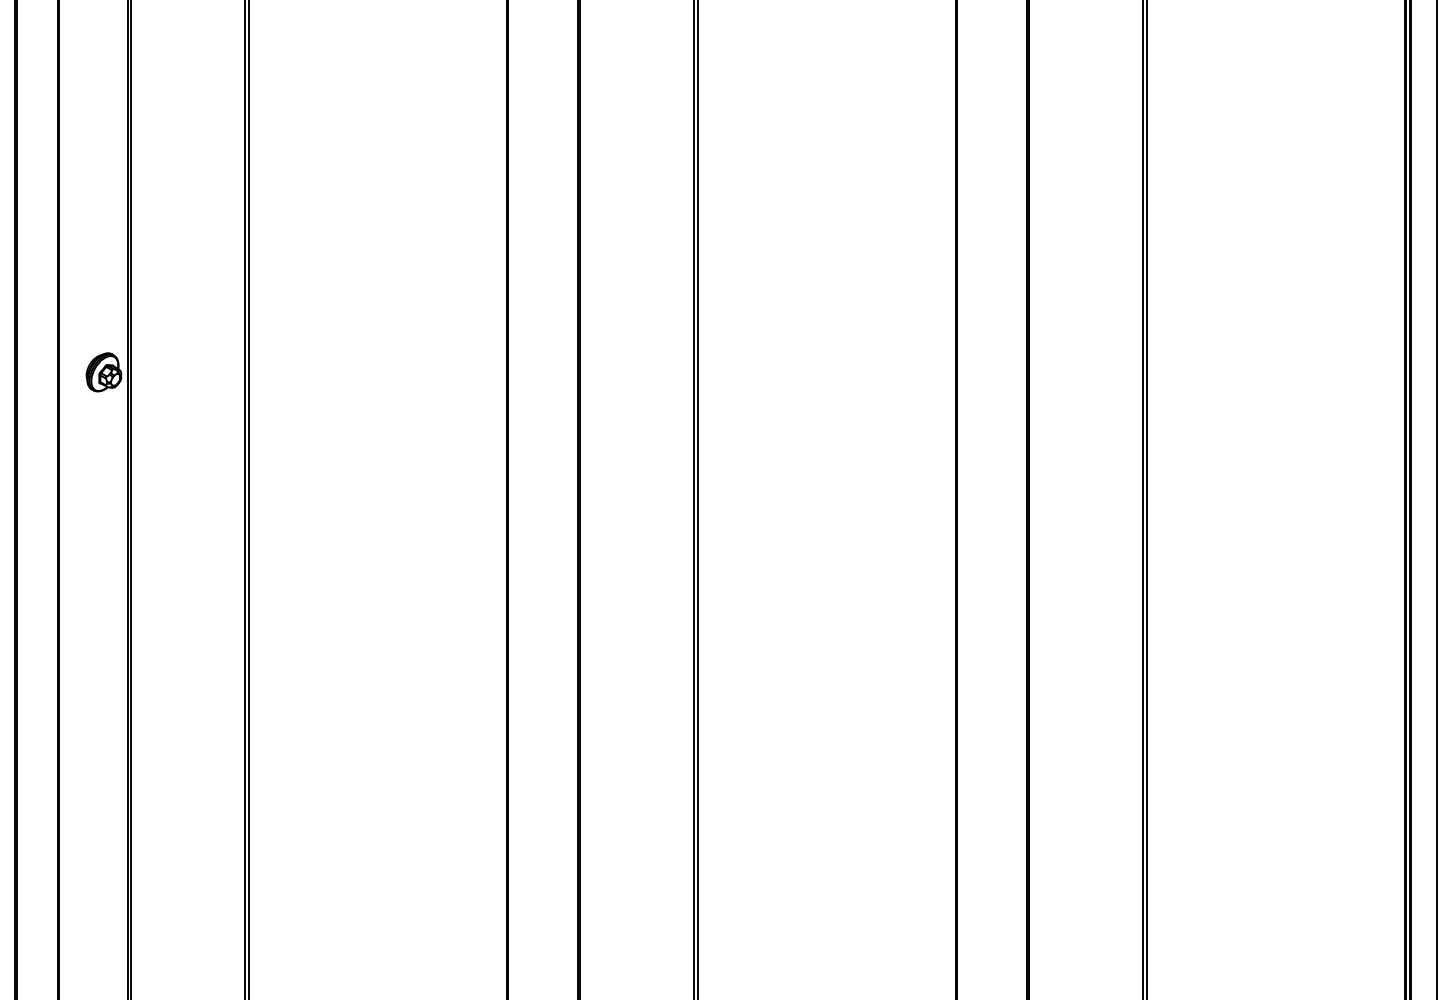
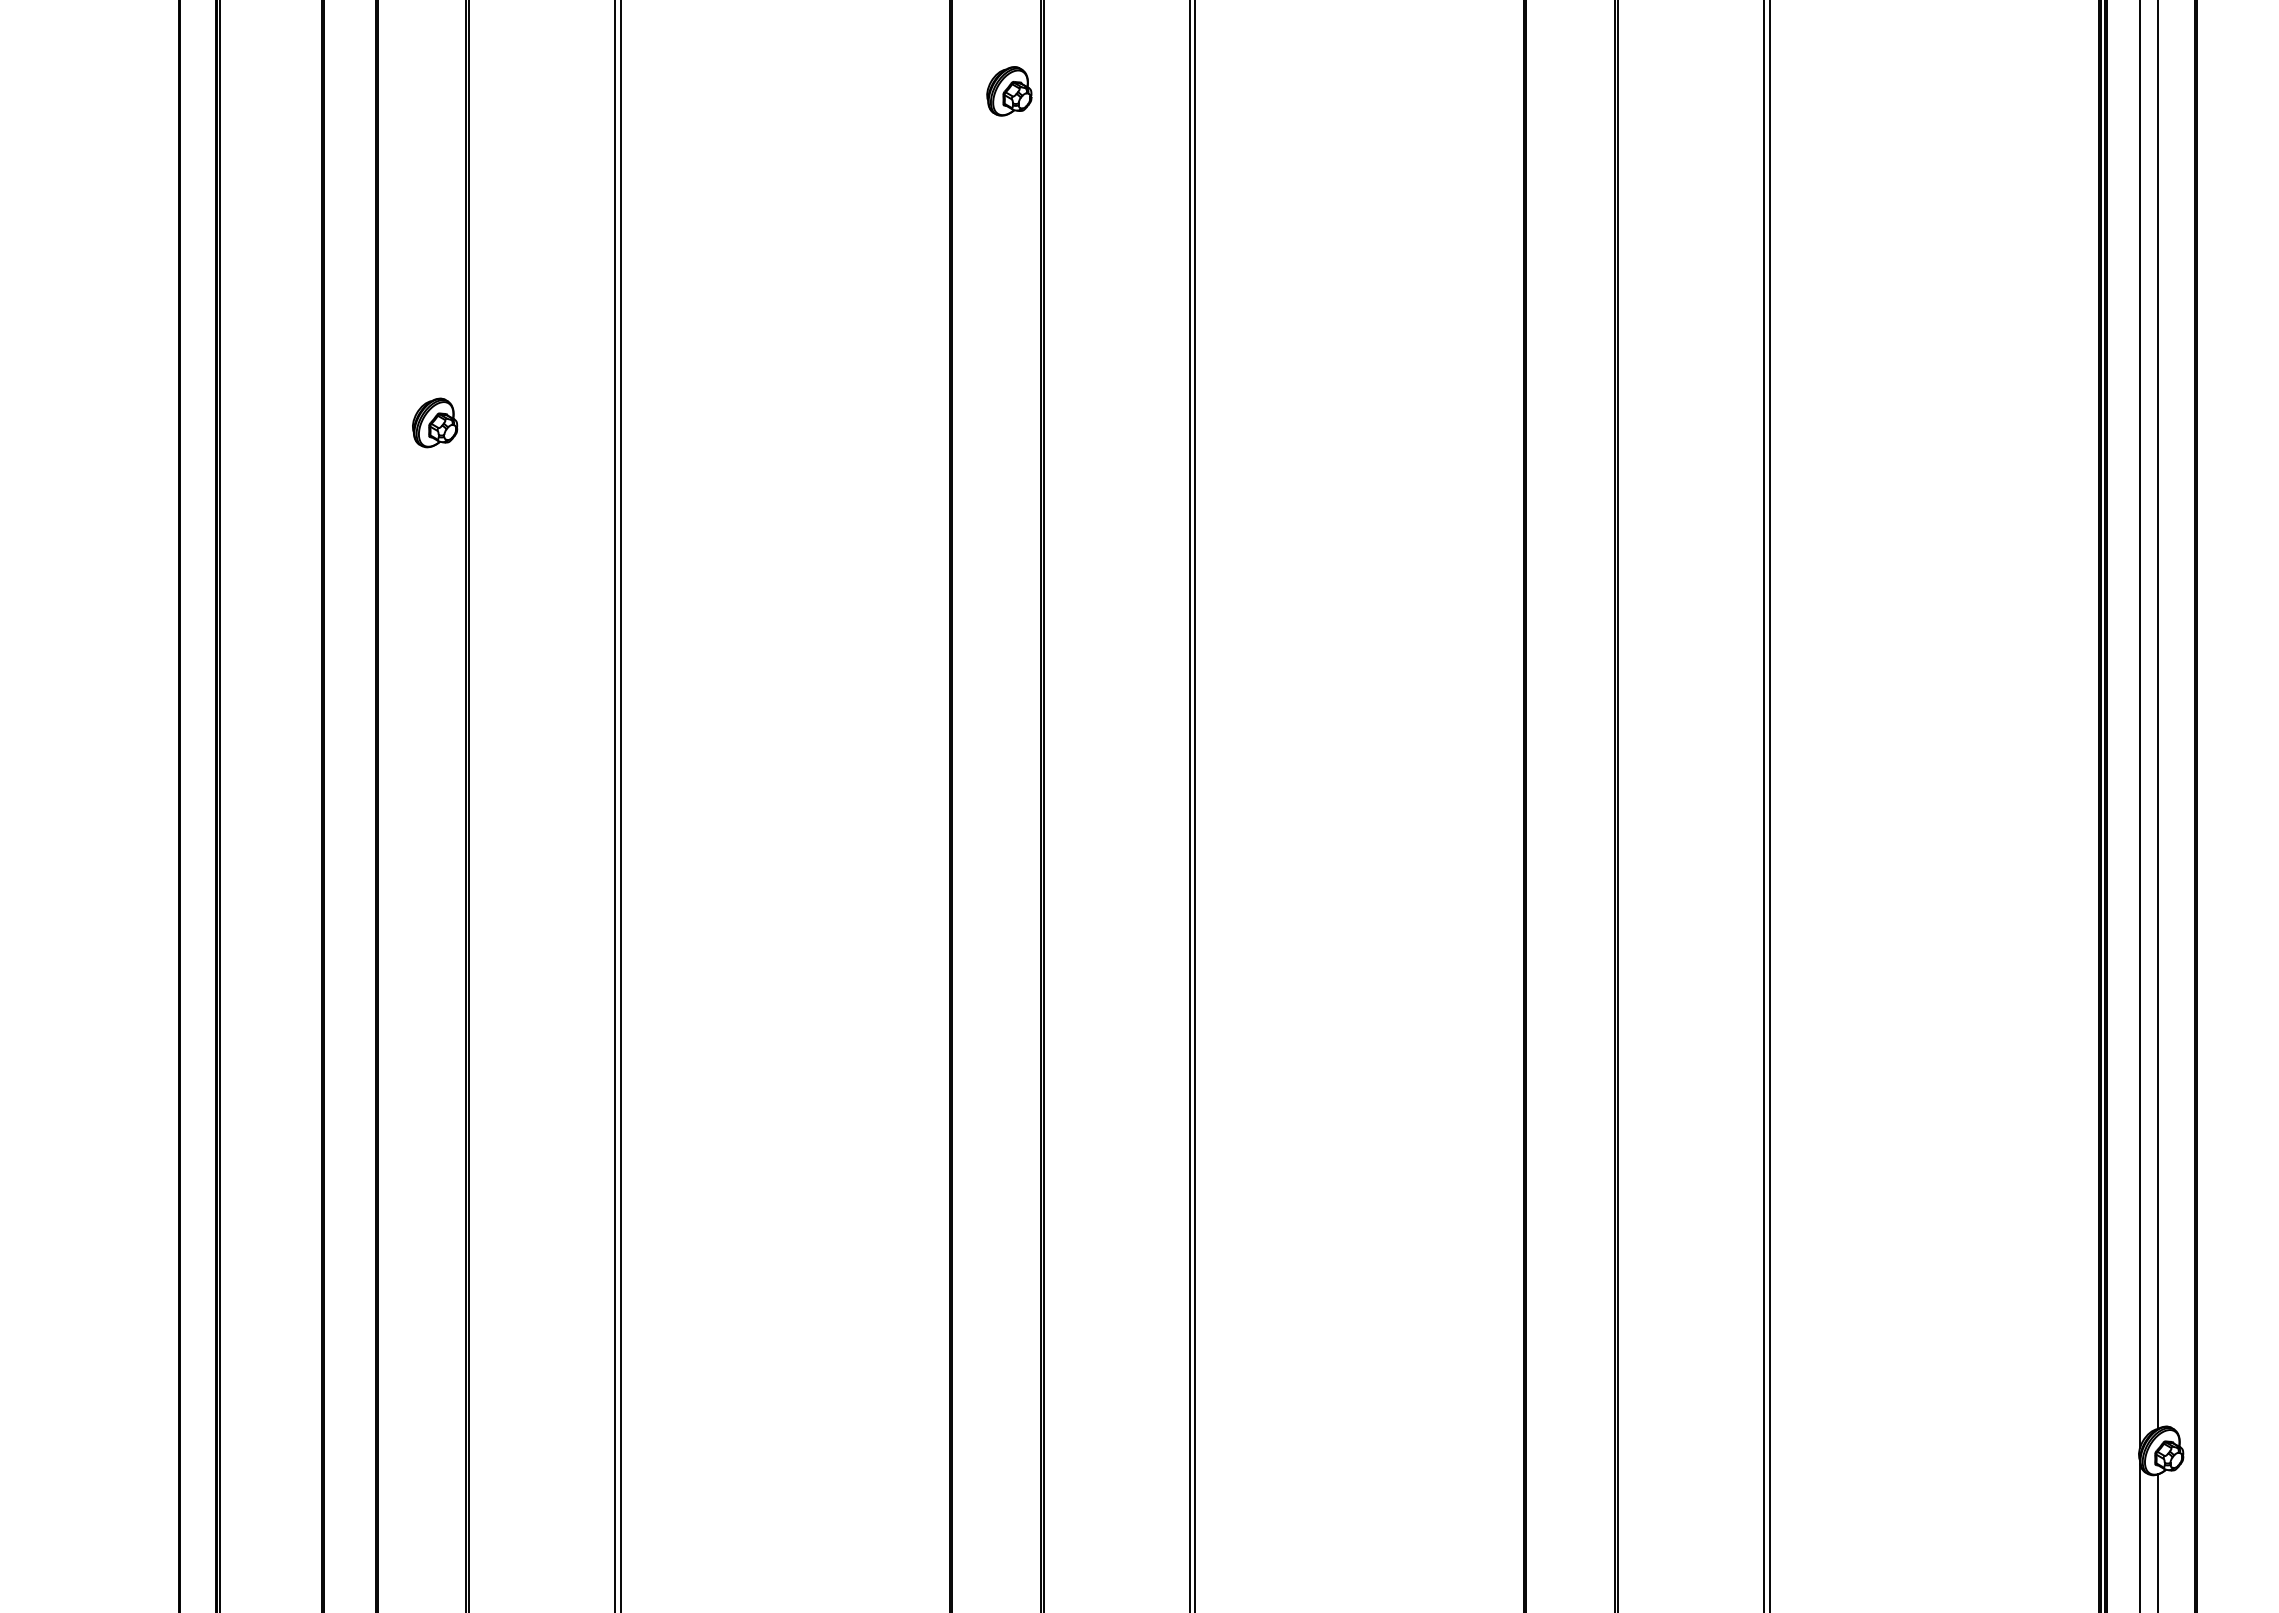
part: (553, 113) -> (1009, 91), added

